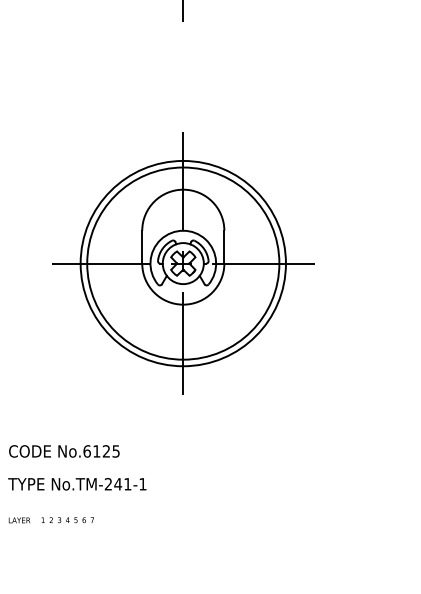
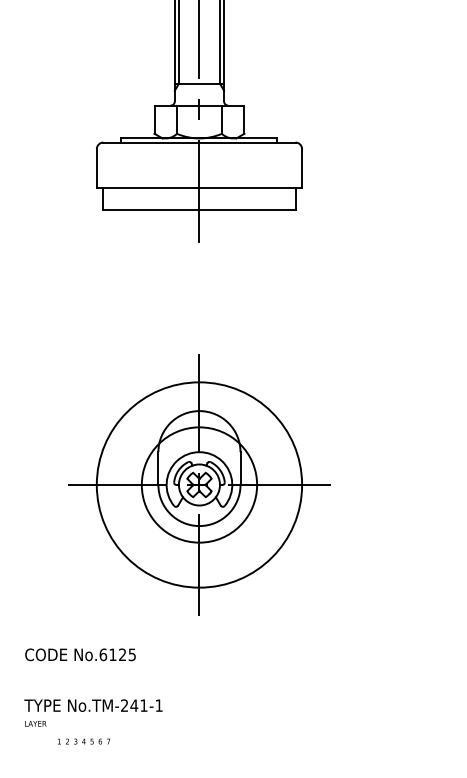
circle: (183, 263) -> (199, 484), size x0.6
text: (64, 451) -> (80, 654), moved
text: (19, 520) -> (35, 723), moved

